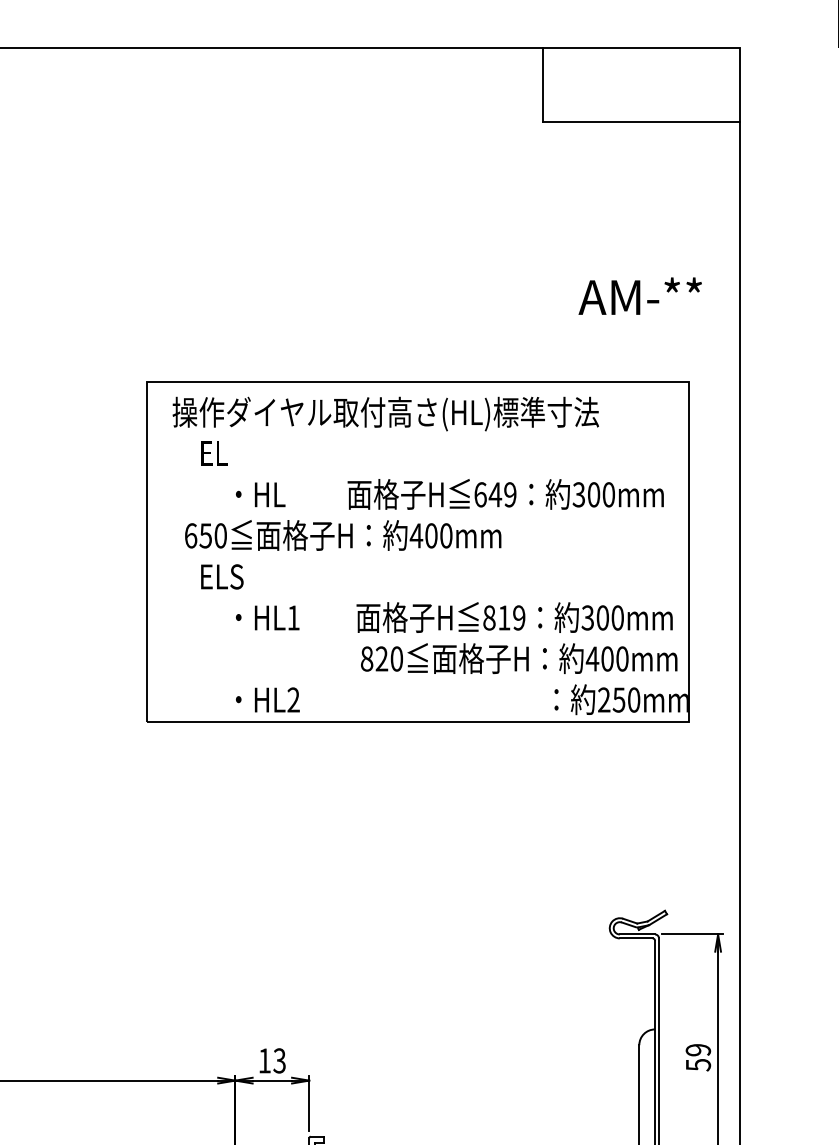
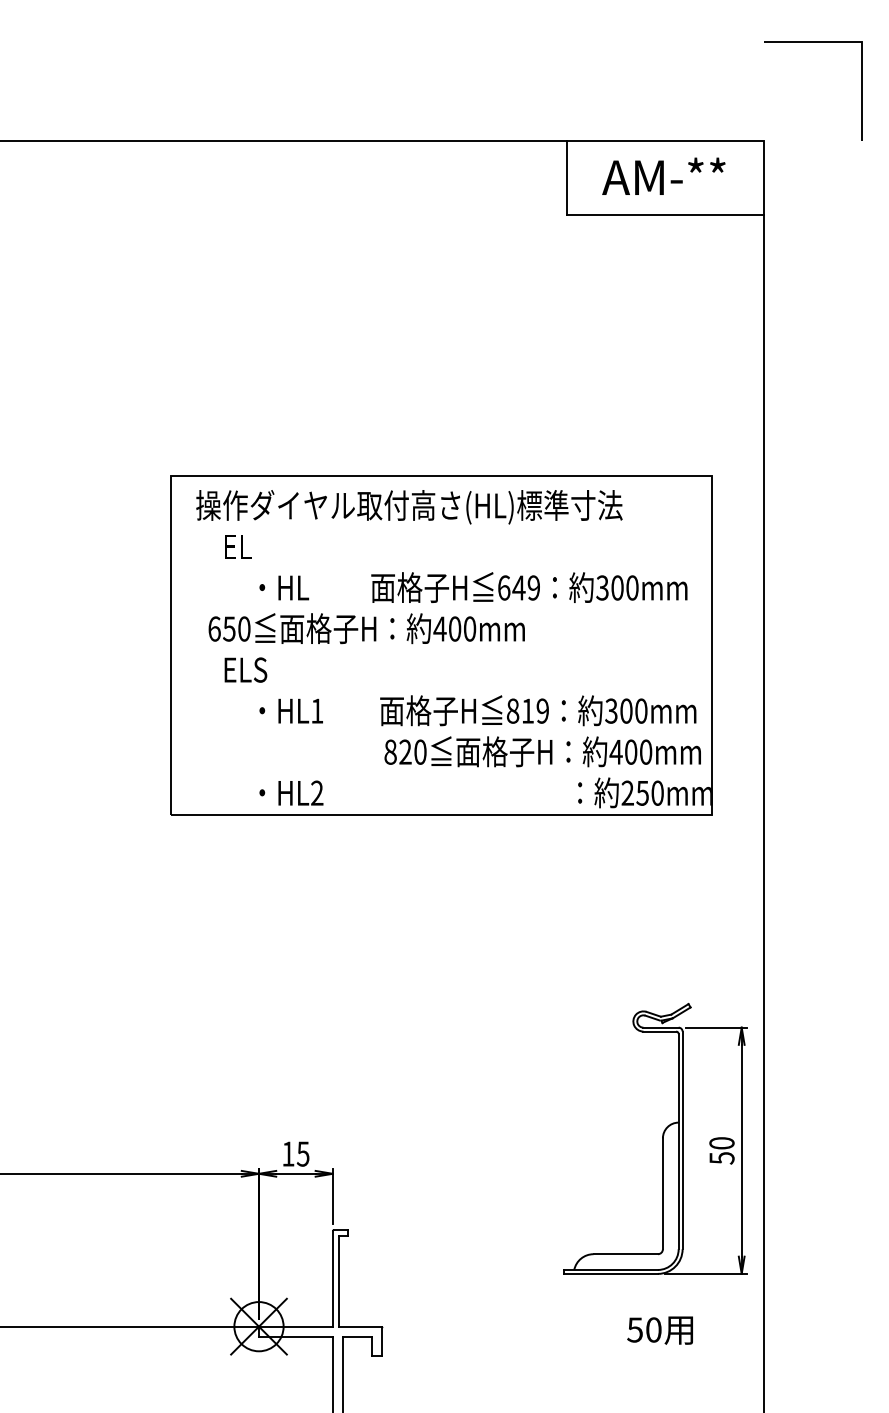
text: (639, 295) -> (663, 175), moved
text: (697, 1050) -> (721, 1143), 59 -> 50
text: (279, 1060) -> (303, 1153), 13 -> 15

